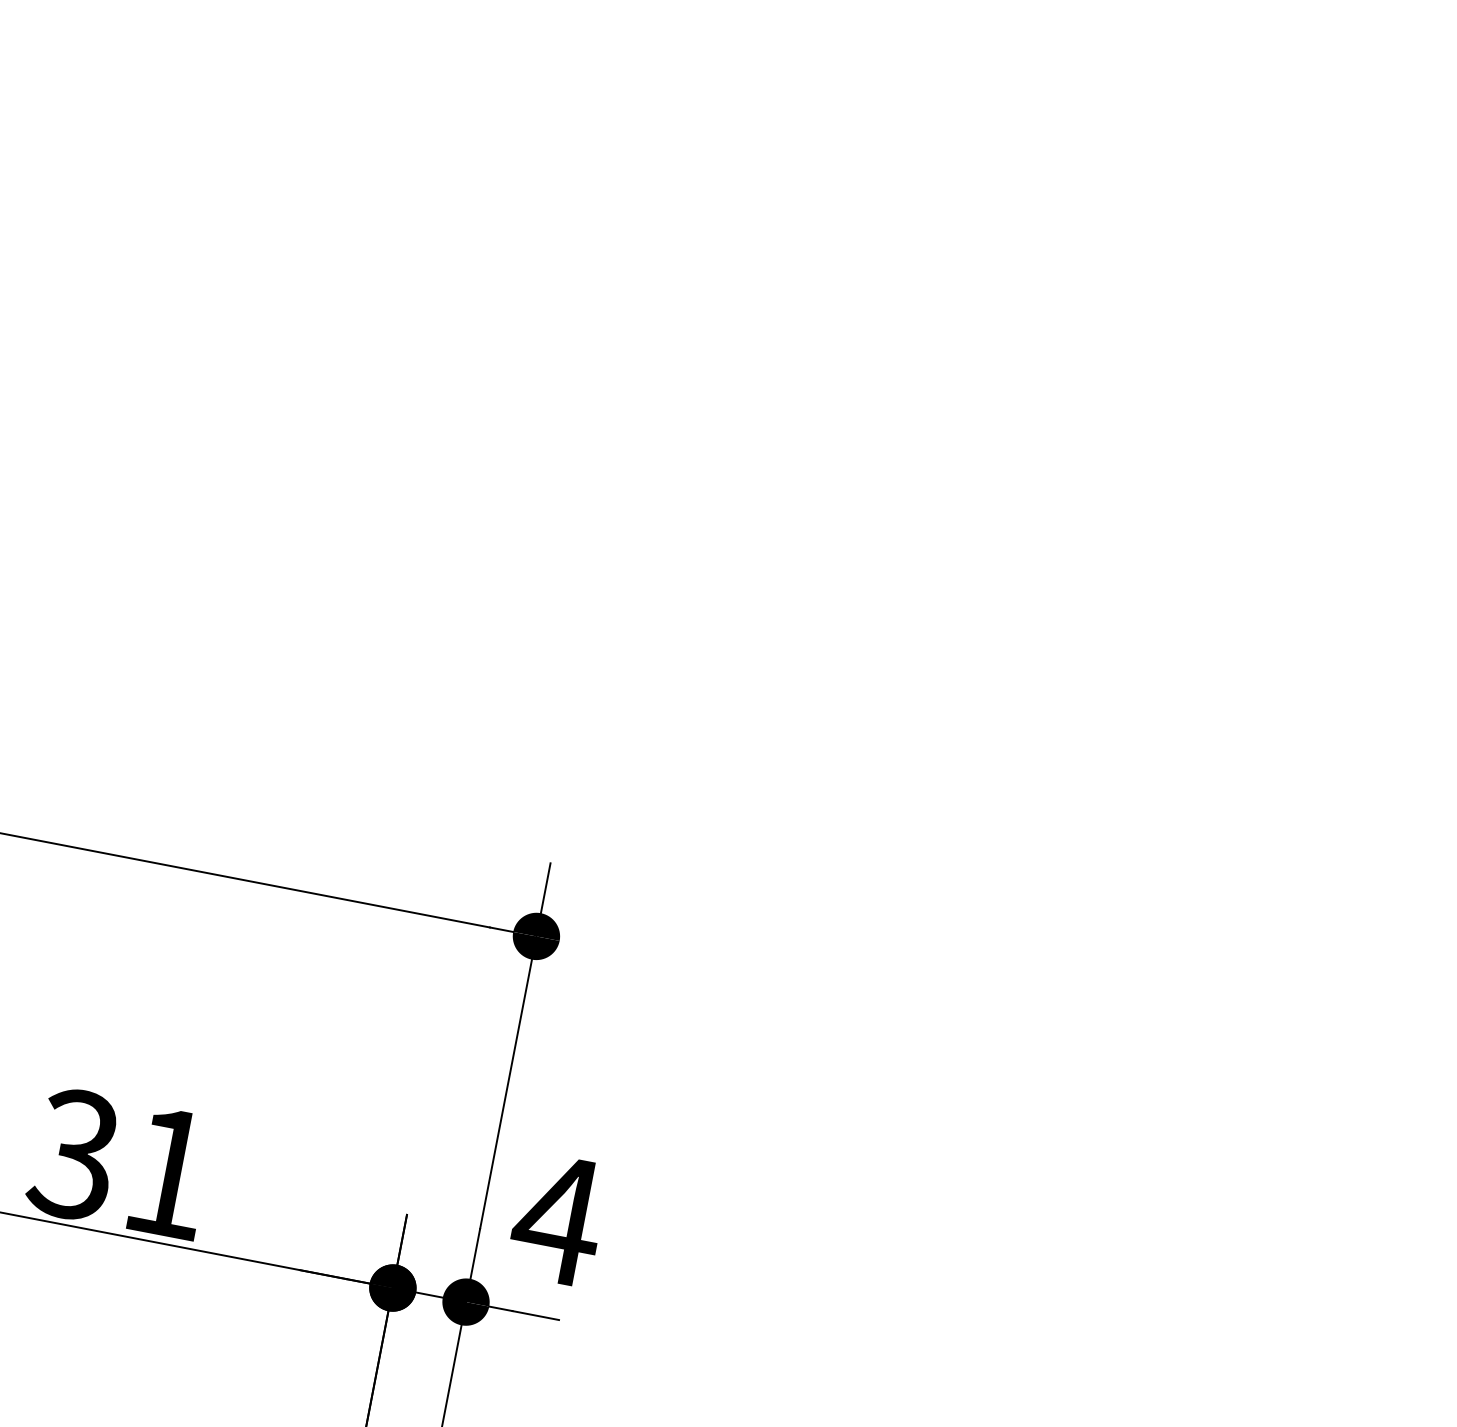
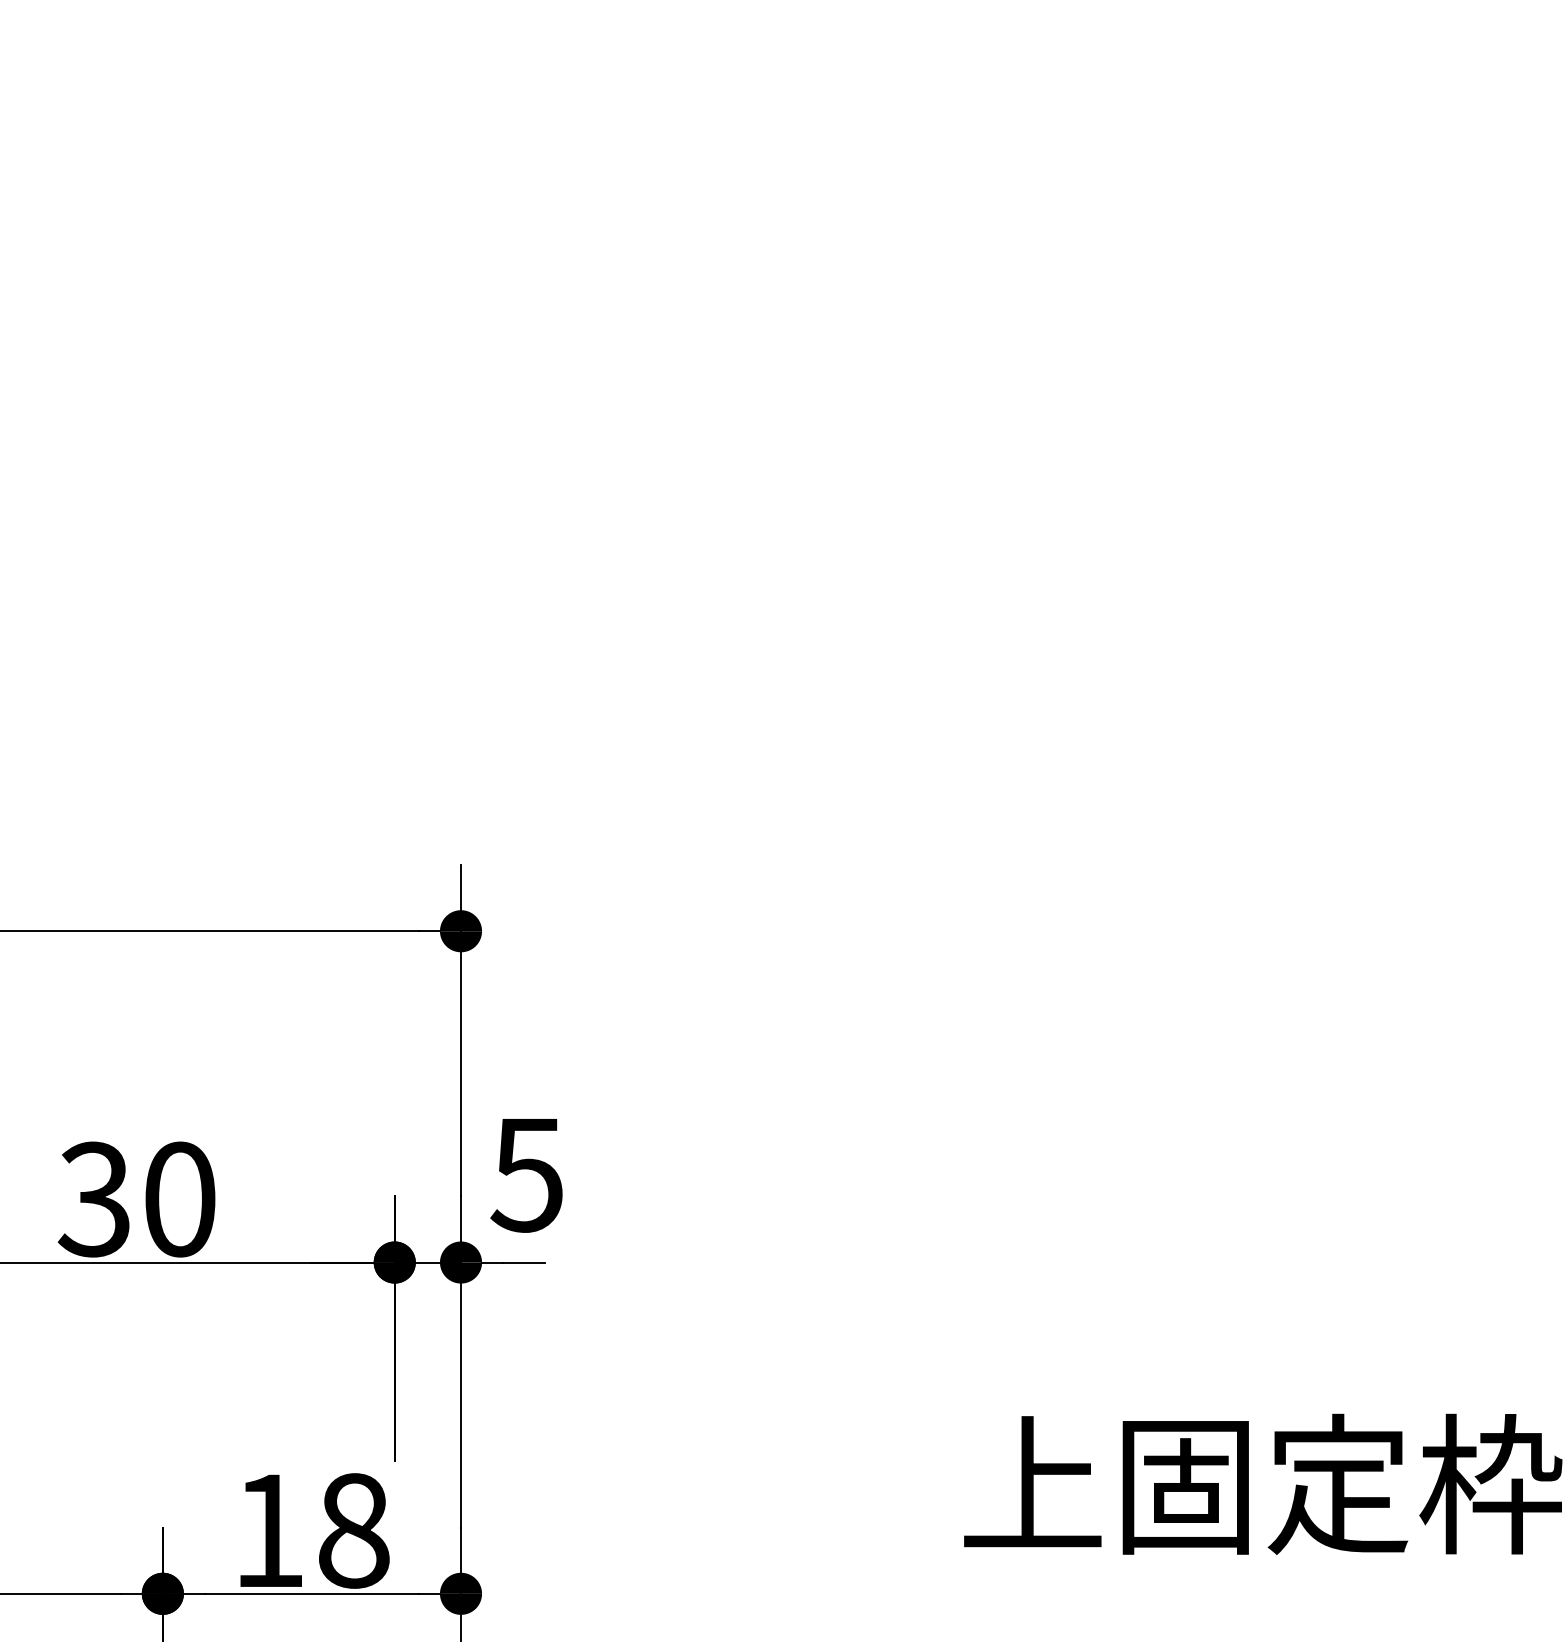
text: (169, 1172) -> (180, 1199), 31 -> 30
text: (557, 1220) -> (527, 1175), 4 -> 5

